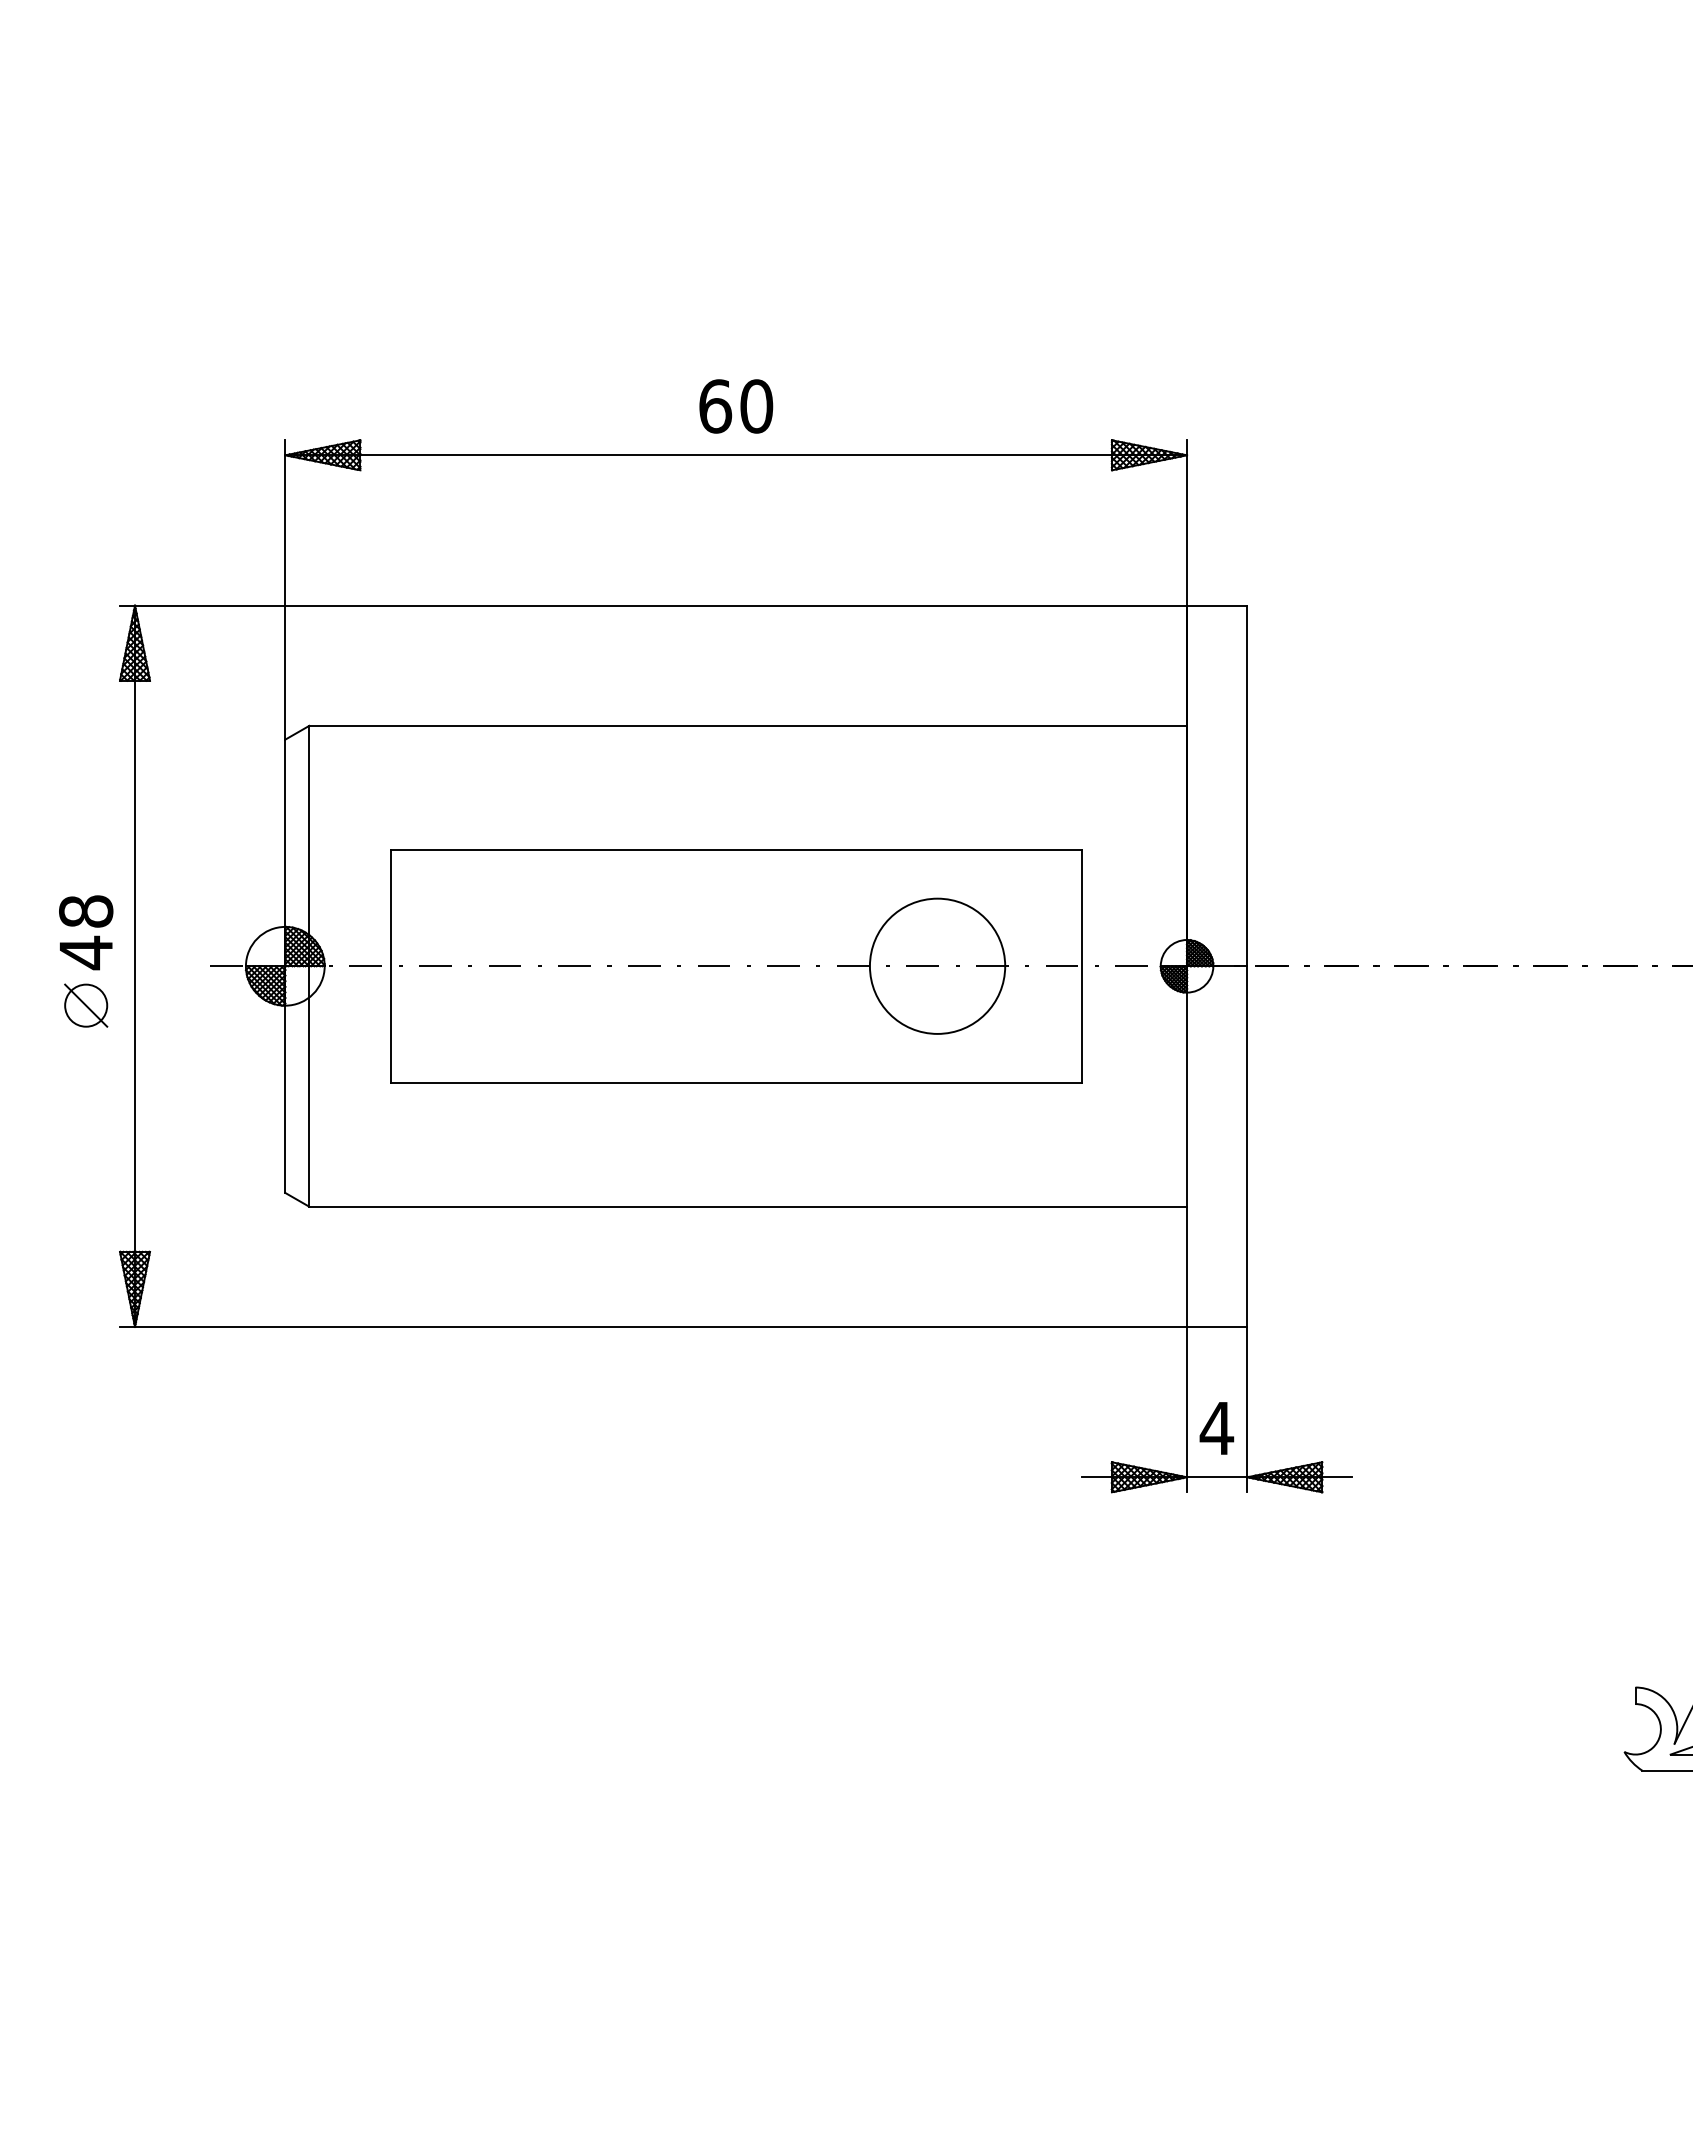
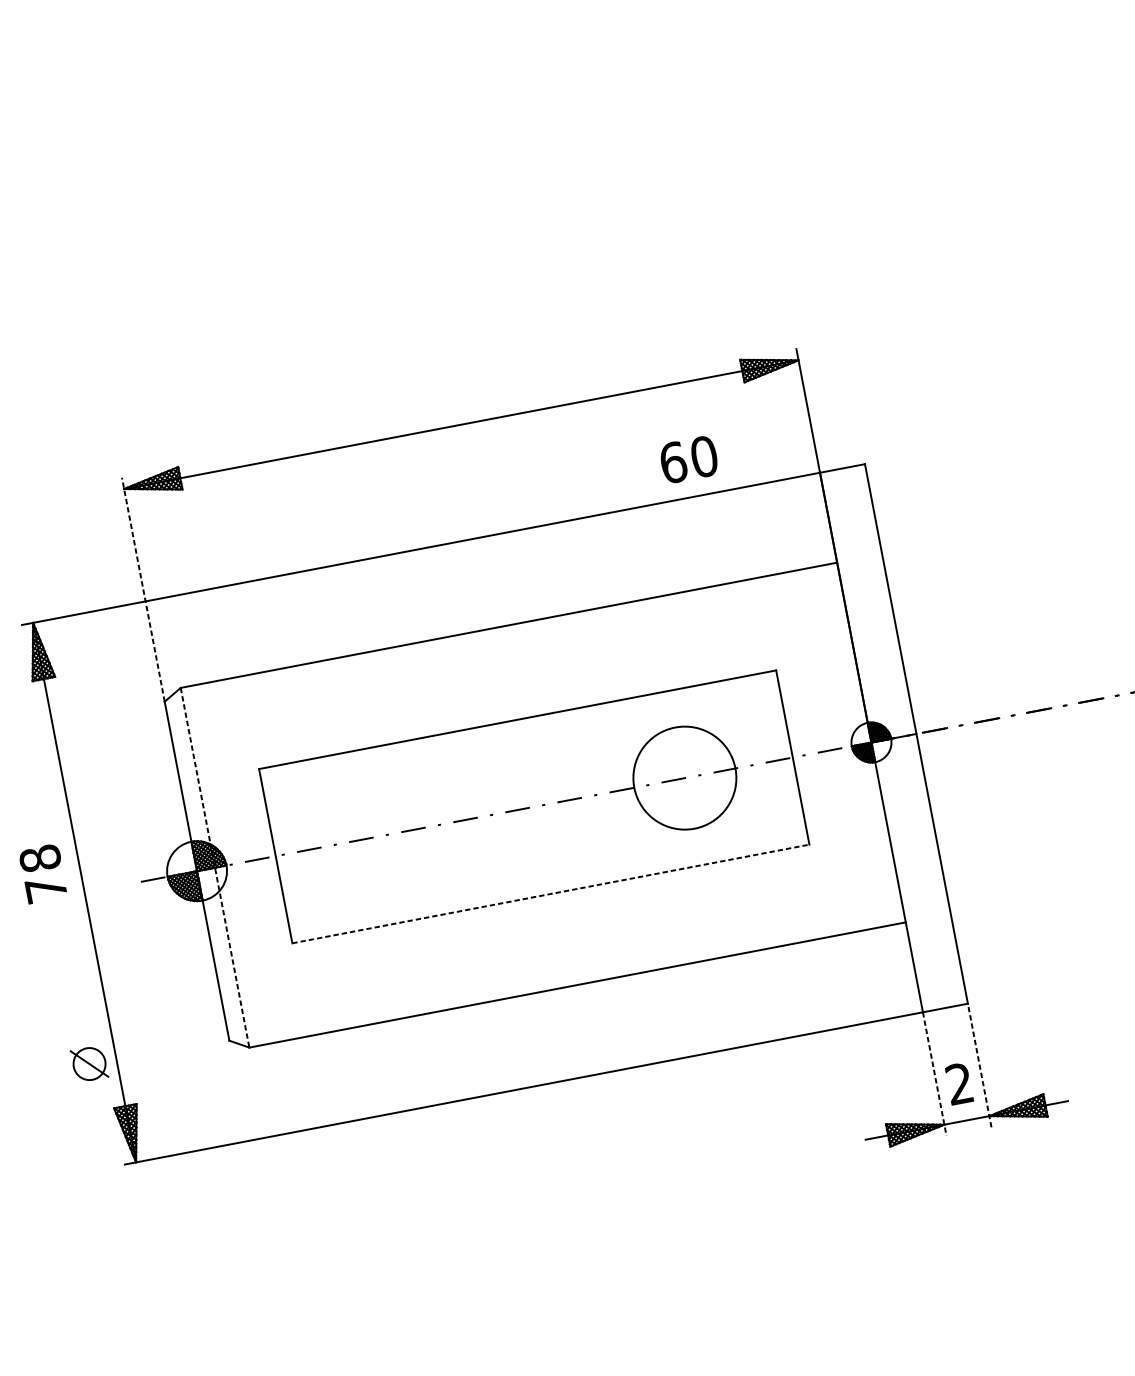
text: (736, 406) -> (689, 459), moved
line: (285, 589) -> (143, 589), solid -> dashed
text: (85, 952) -> (45, 889), 48 -> 78
line: (309, 966) -> (215, 867), solid -> dashed
part: (86, 1005) -> (89, 1063), moved
line: (736, 1082) -> (551, 893), solid -> dashed
line: (1187, 1409) -> (935, 1073), solid -> dashed
line: (1247, 1409) -> (979, 1065), solid -> dashed
text: (1216, 1427) -> (959, 1083), 4 -> 2

